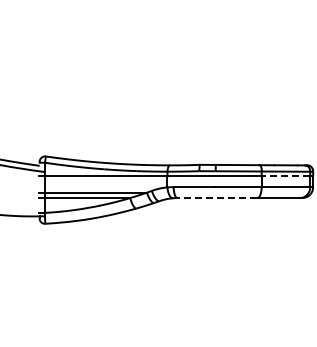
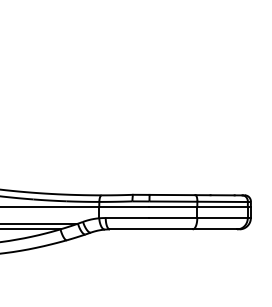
line: (285, 176) -> (222, 206), dashed -> solid
line: (217, 198) -> (151, 229), dashed -> solid

